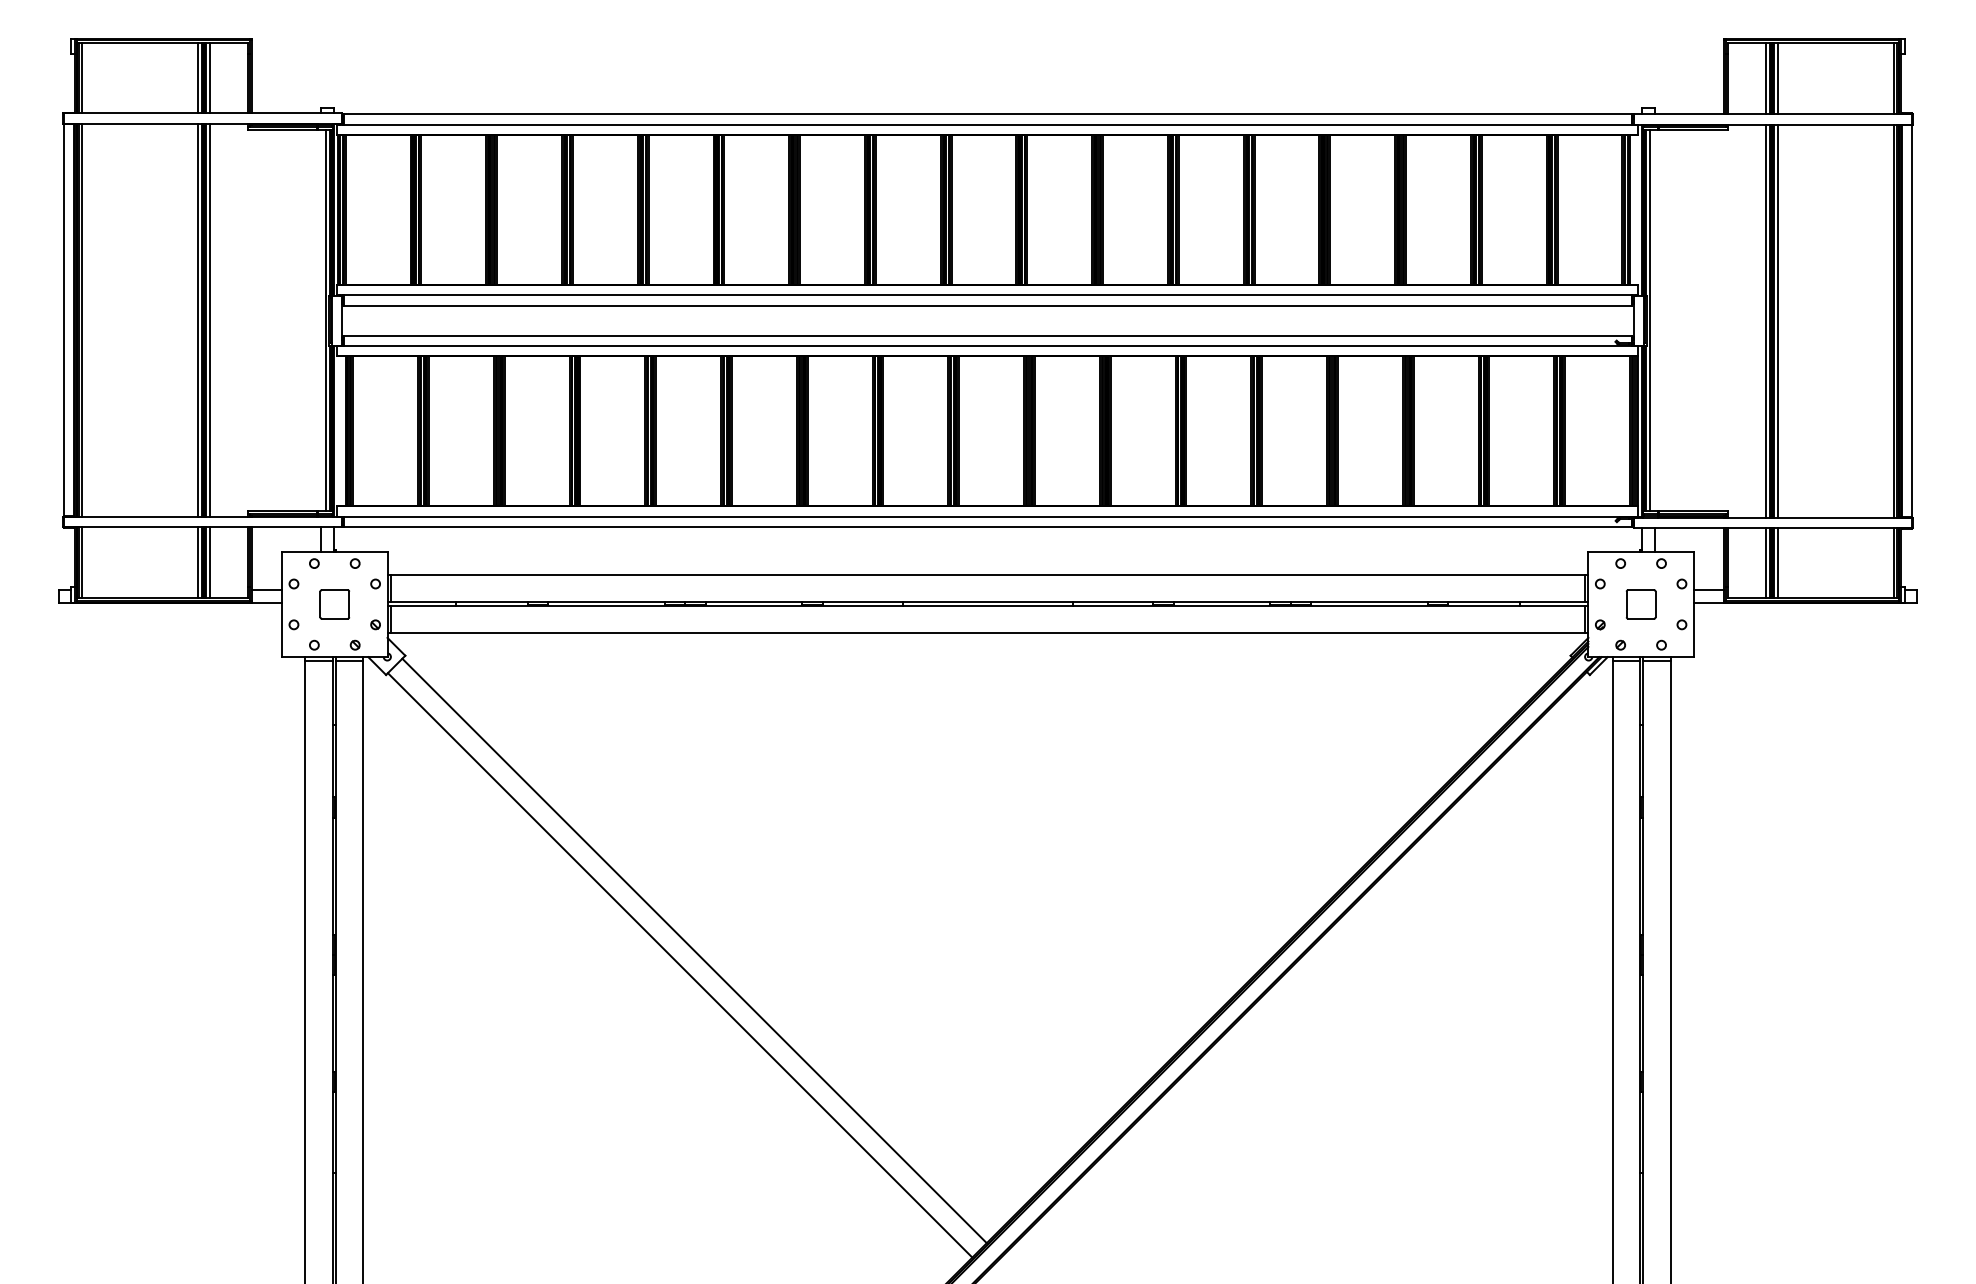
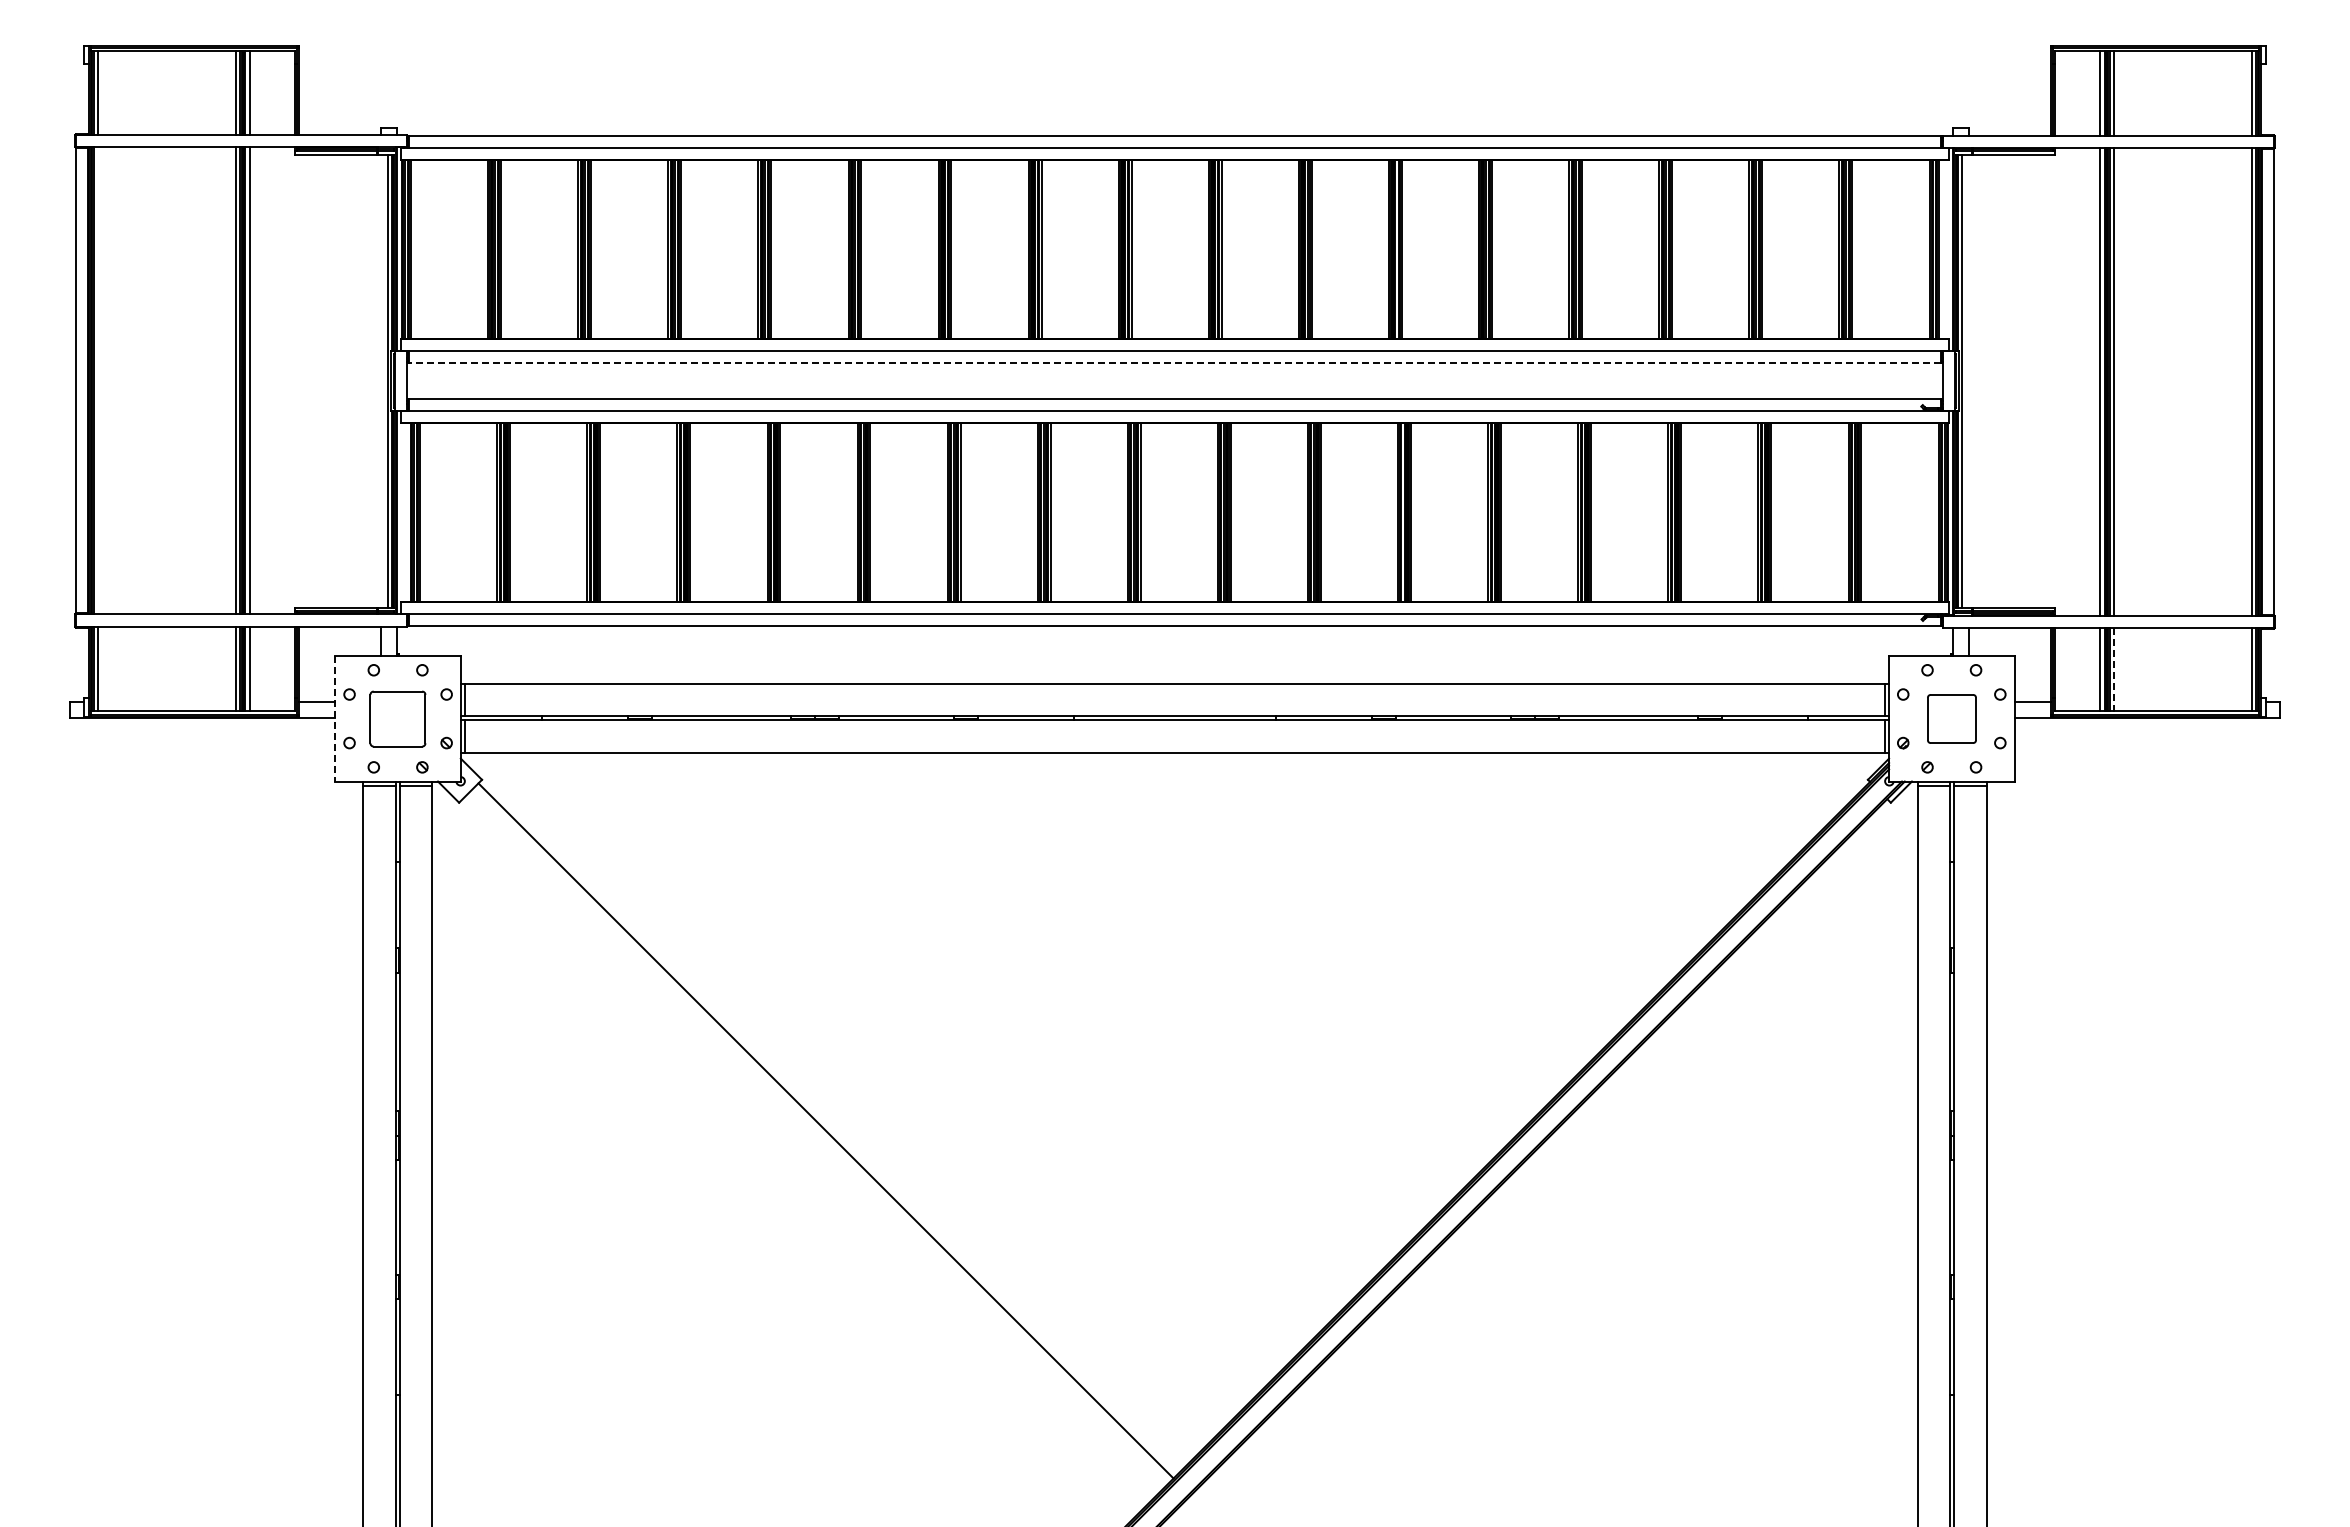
line: (987, 305) -> (1174, 363), solid -> dashed
line: (82, 319) -> (97, 380), removed
line: (1777, 562) -> (2114, 669), solid -> dashed
line: (282, 604) -> (335, 718), solid -> dashed
part: (335, 604) -> (398, 718), size x1.6
part: (1640, 604) -> (1951, 718), size x1.4
line: (679, 964) -> (808, 1147), removed

